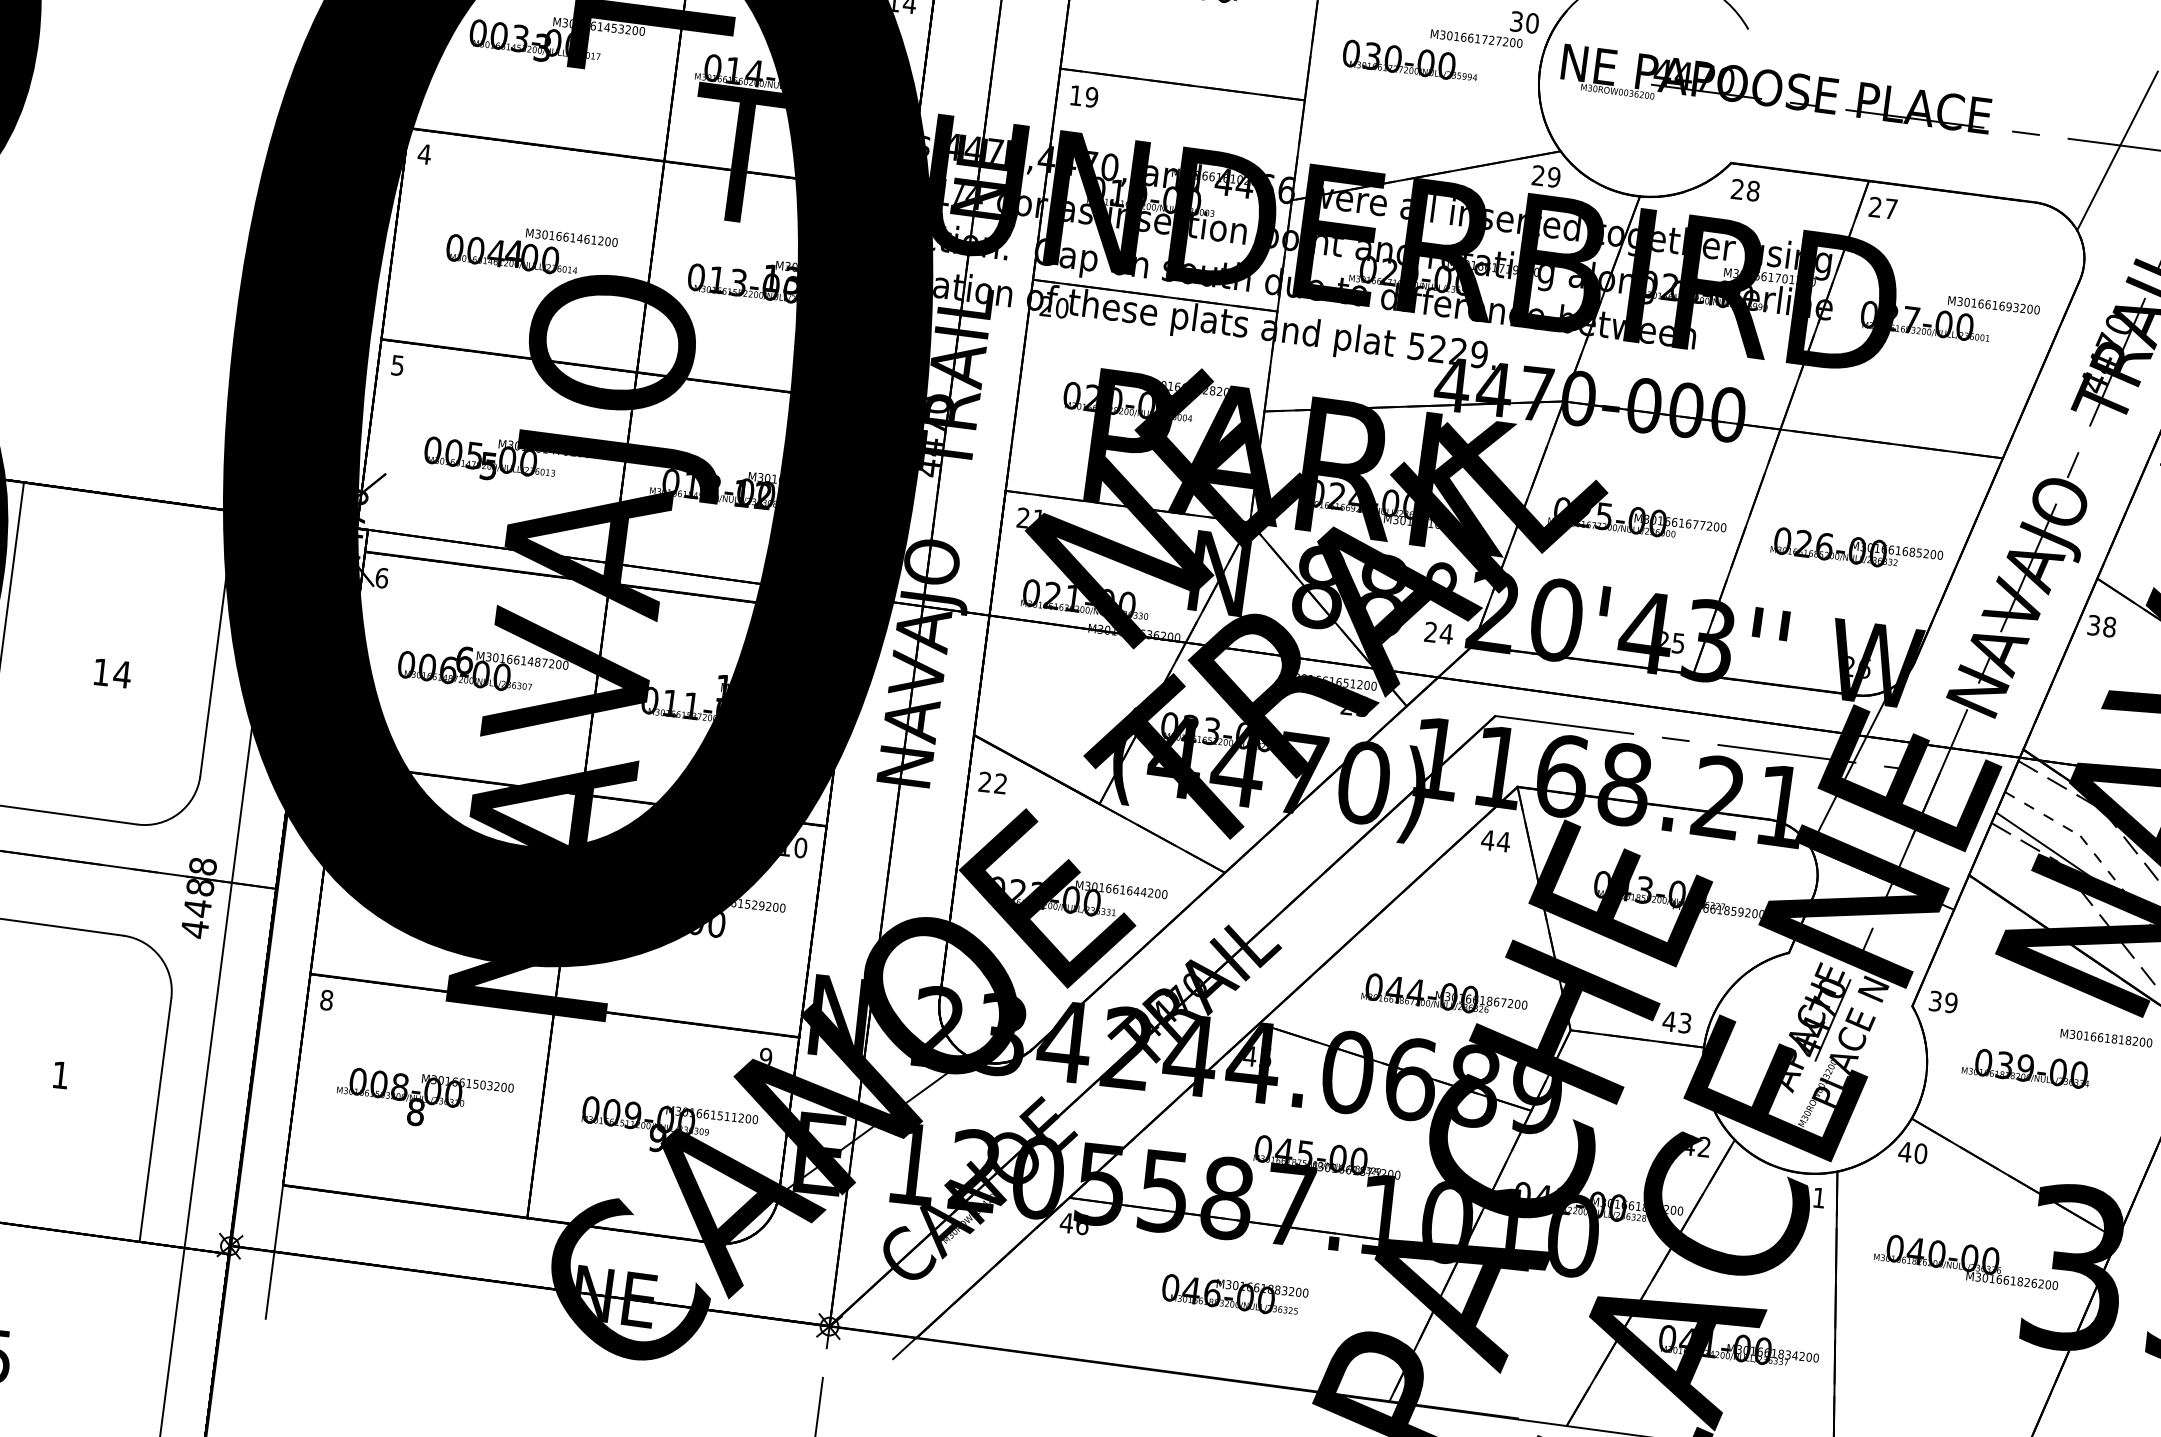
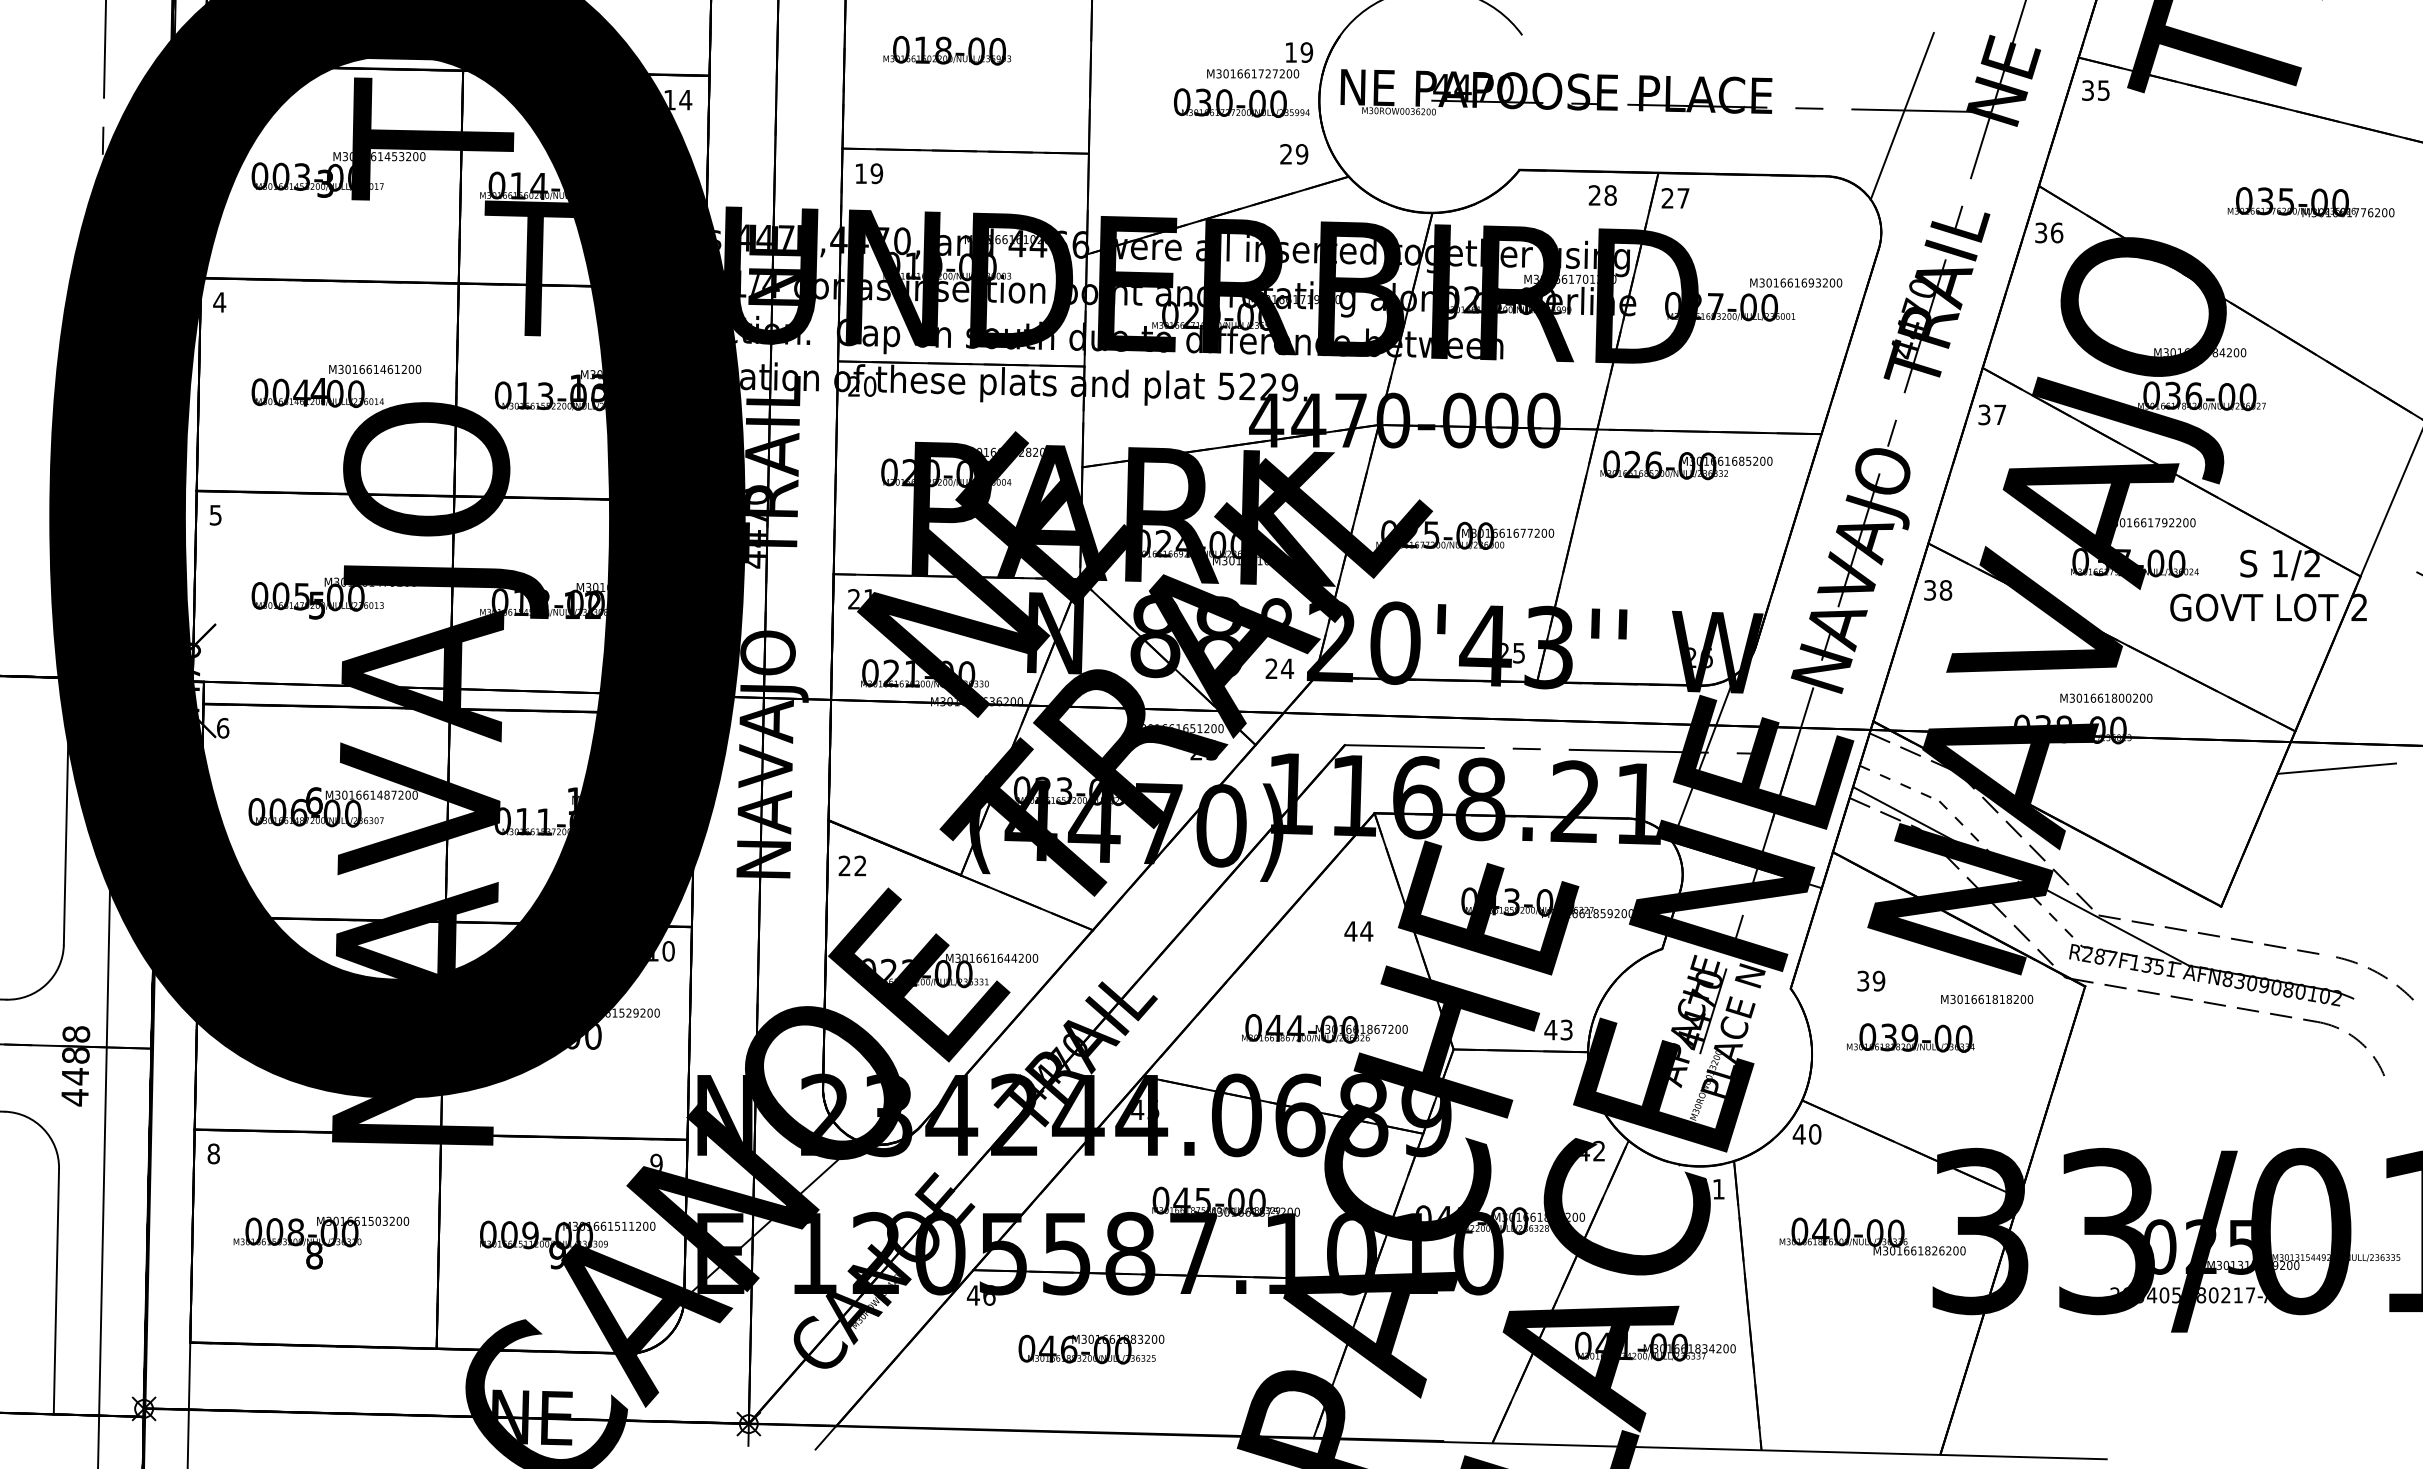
text: (1525, 22) -> (1299, 52), 30 -> 19
text: (1410, 60) -> (1241, 102), moved
text: (1546, 176) -> (1294, 154), moved
text: (1745, 190) -> (1602, 195), moved
text: (1857, 550) -> (1686, 465), moved
text: (1495, 841) -> (1358, 931), moved
text: (1943, 1001) -> (1871, 980), moved
text: (1234, 1295) -> (1091, 1349), moved

